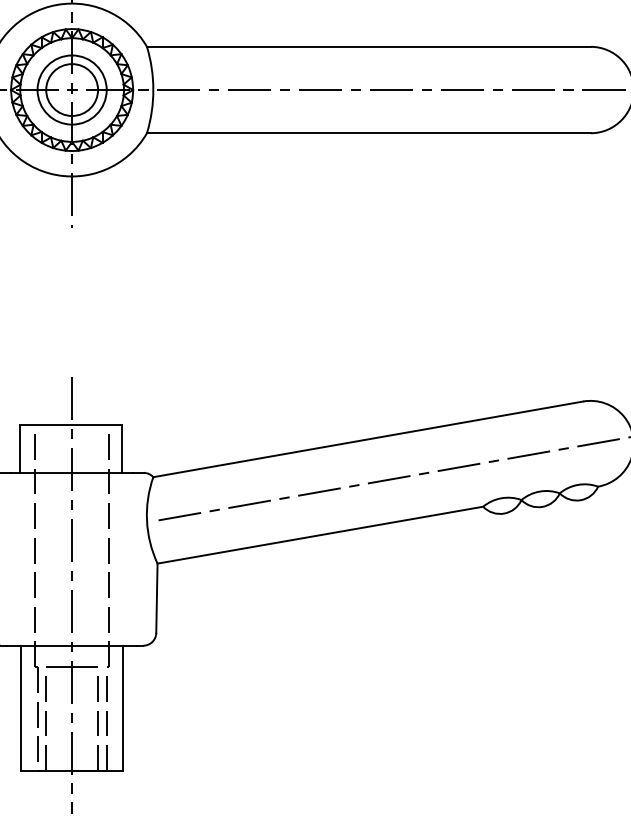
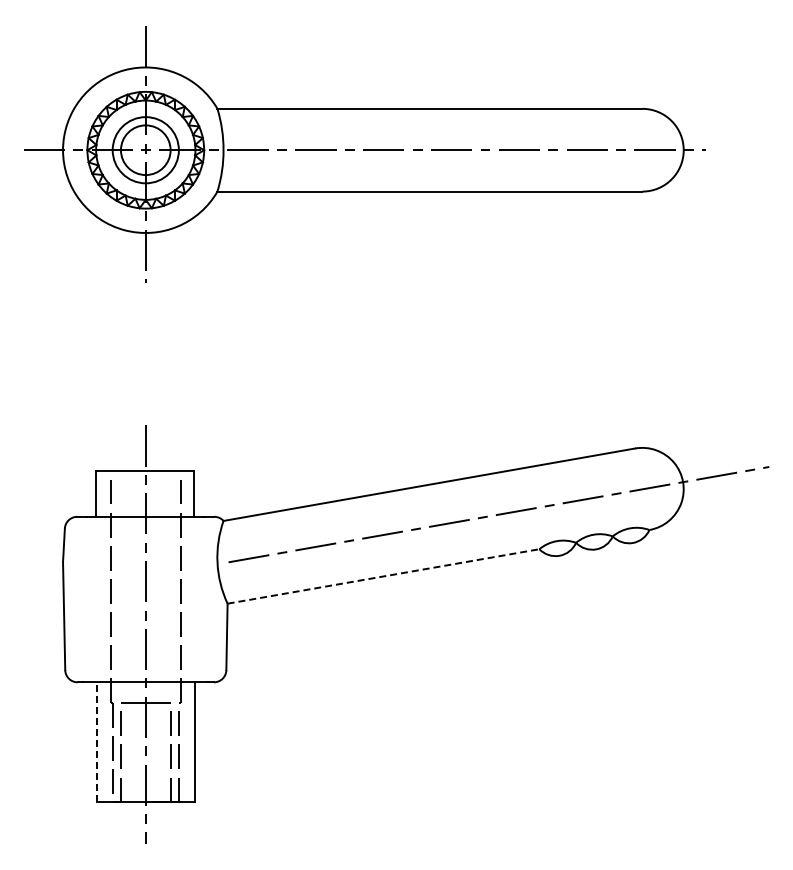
line: (321, 535) -> (384, 576), solid -> dashed
line: (20, 708) -> (96, 742), solid -> dashed

